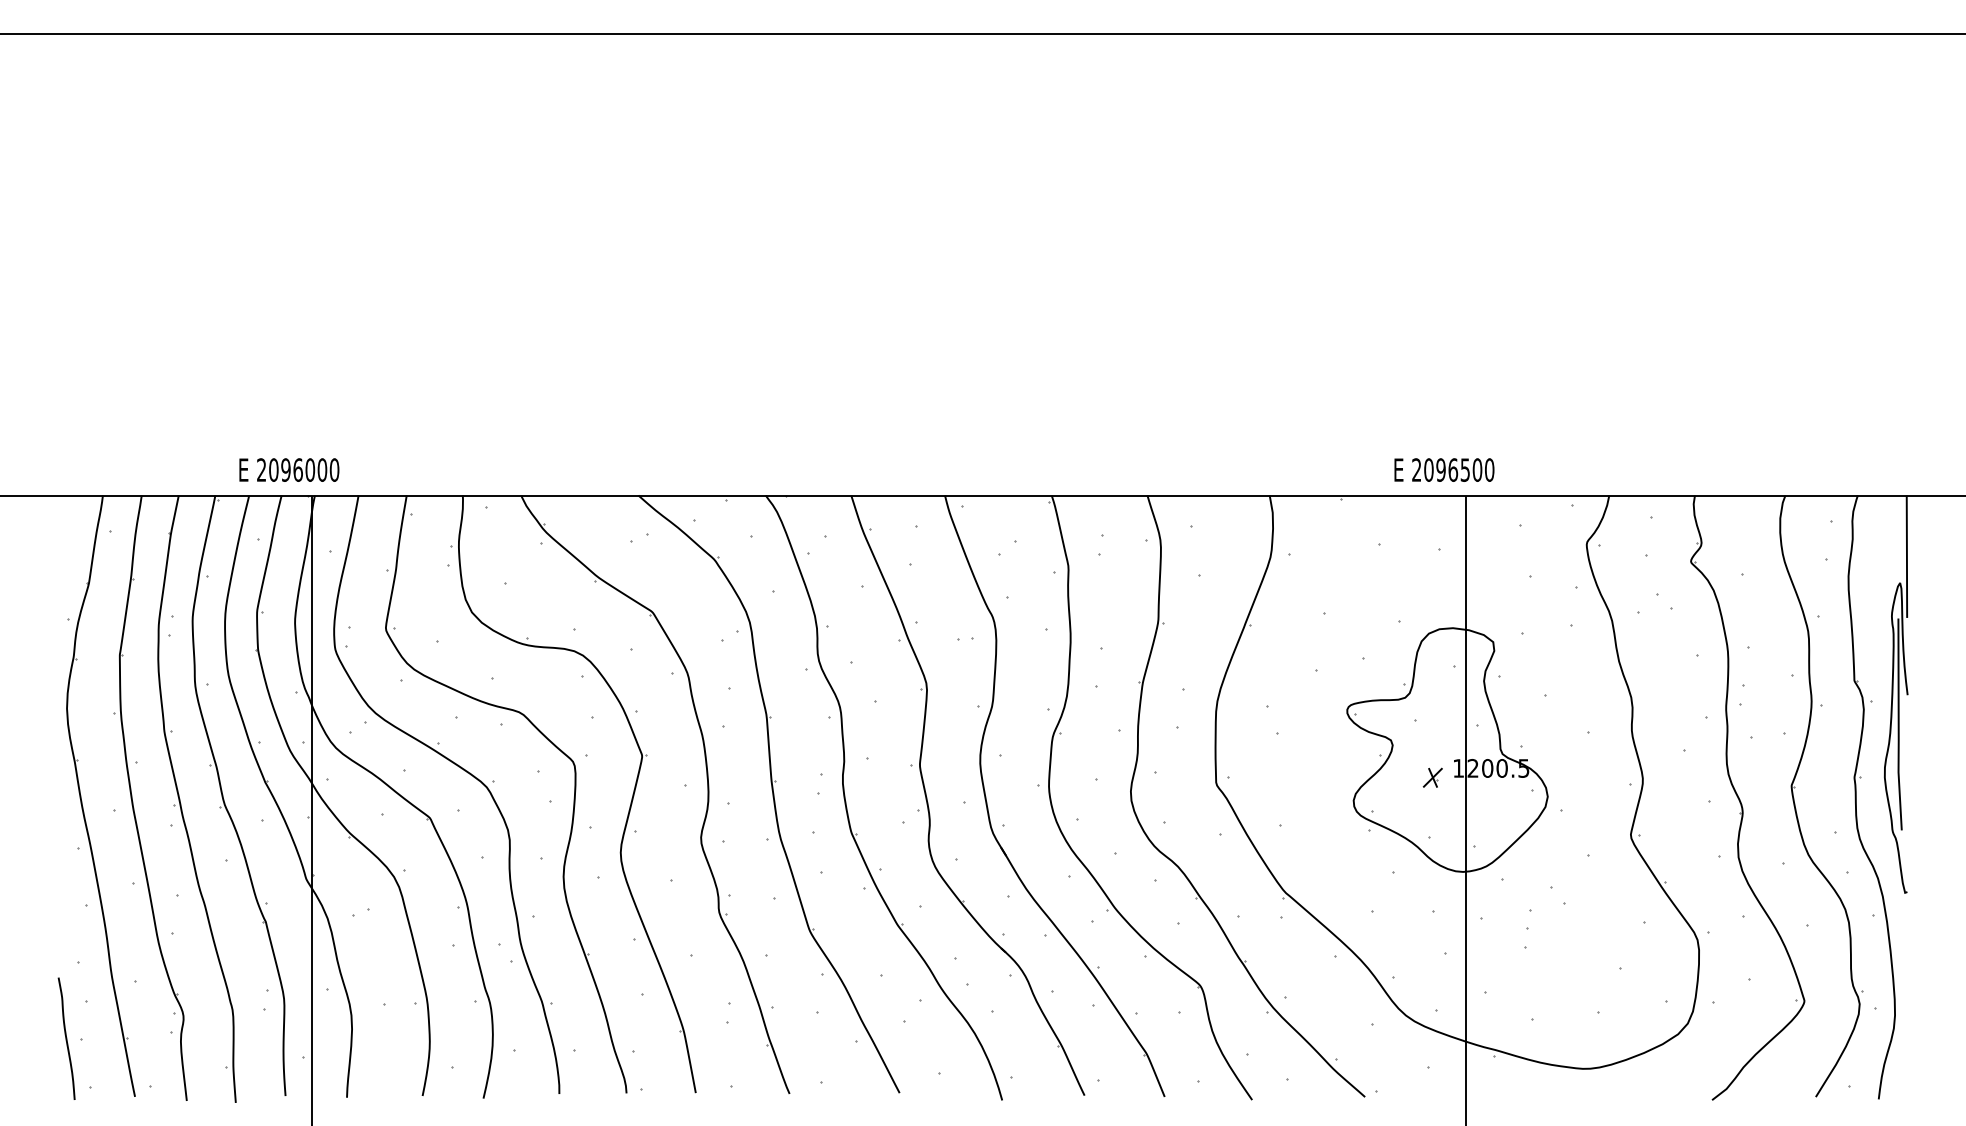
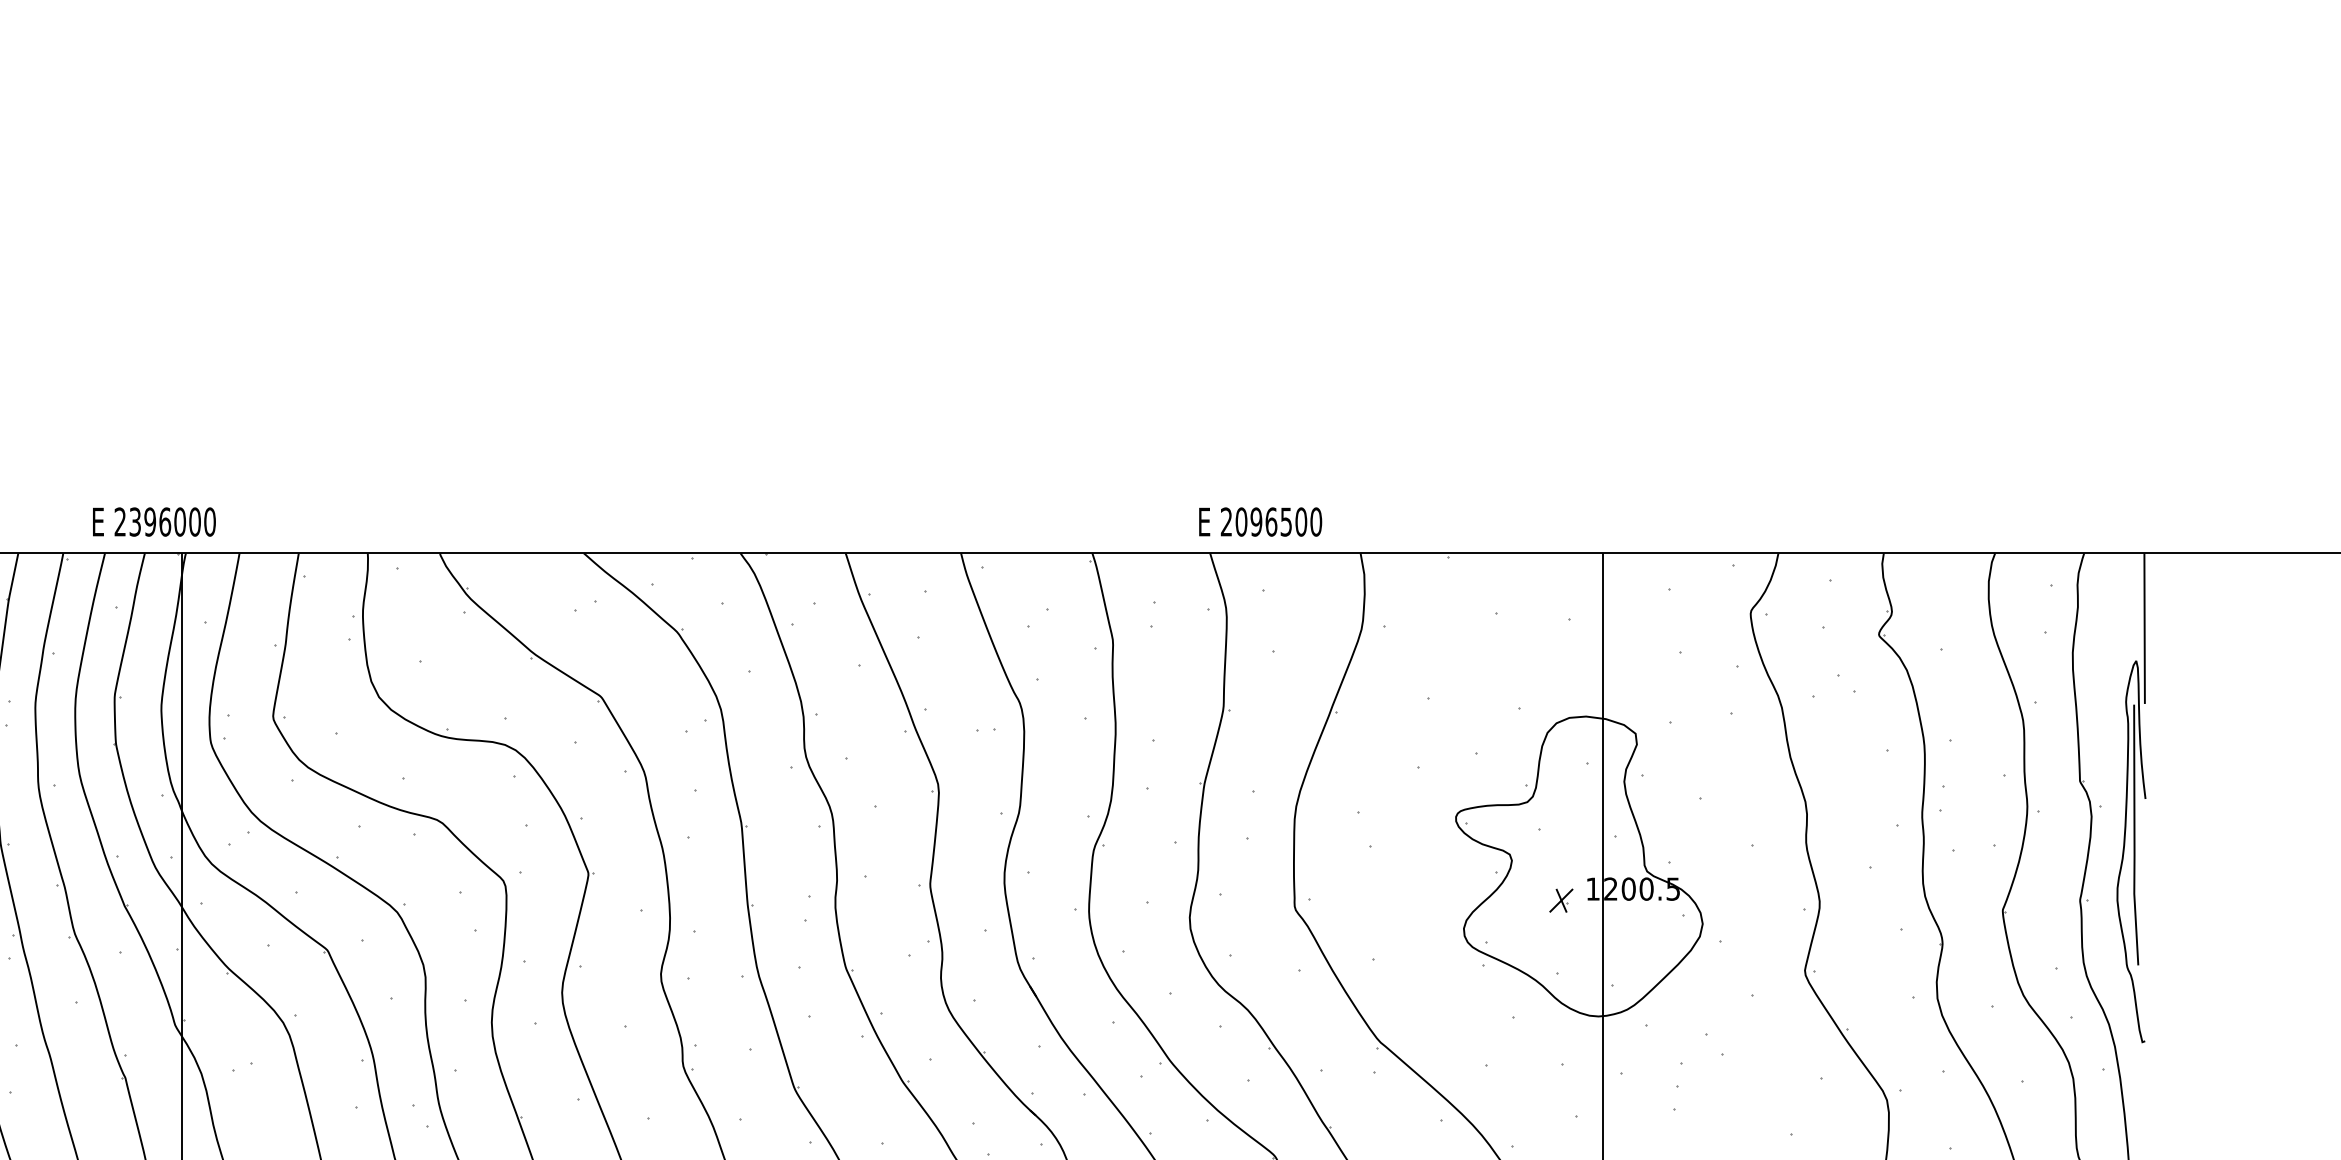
text: (273, 469) -> (134, 521), 2096000 -> 2396000
text: (1444, 469) -> (1260, 521), moved

